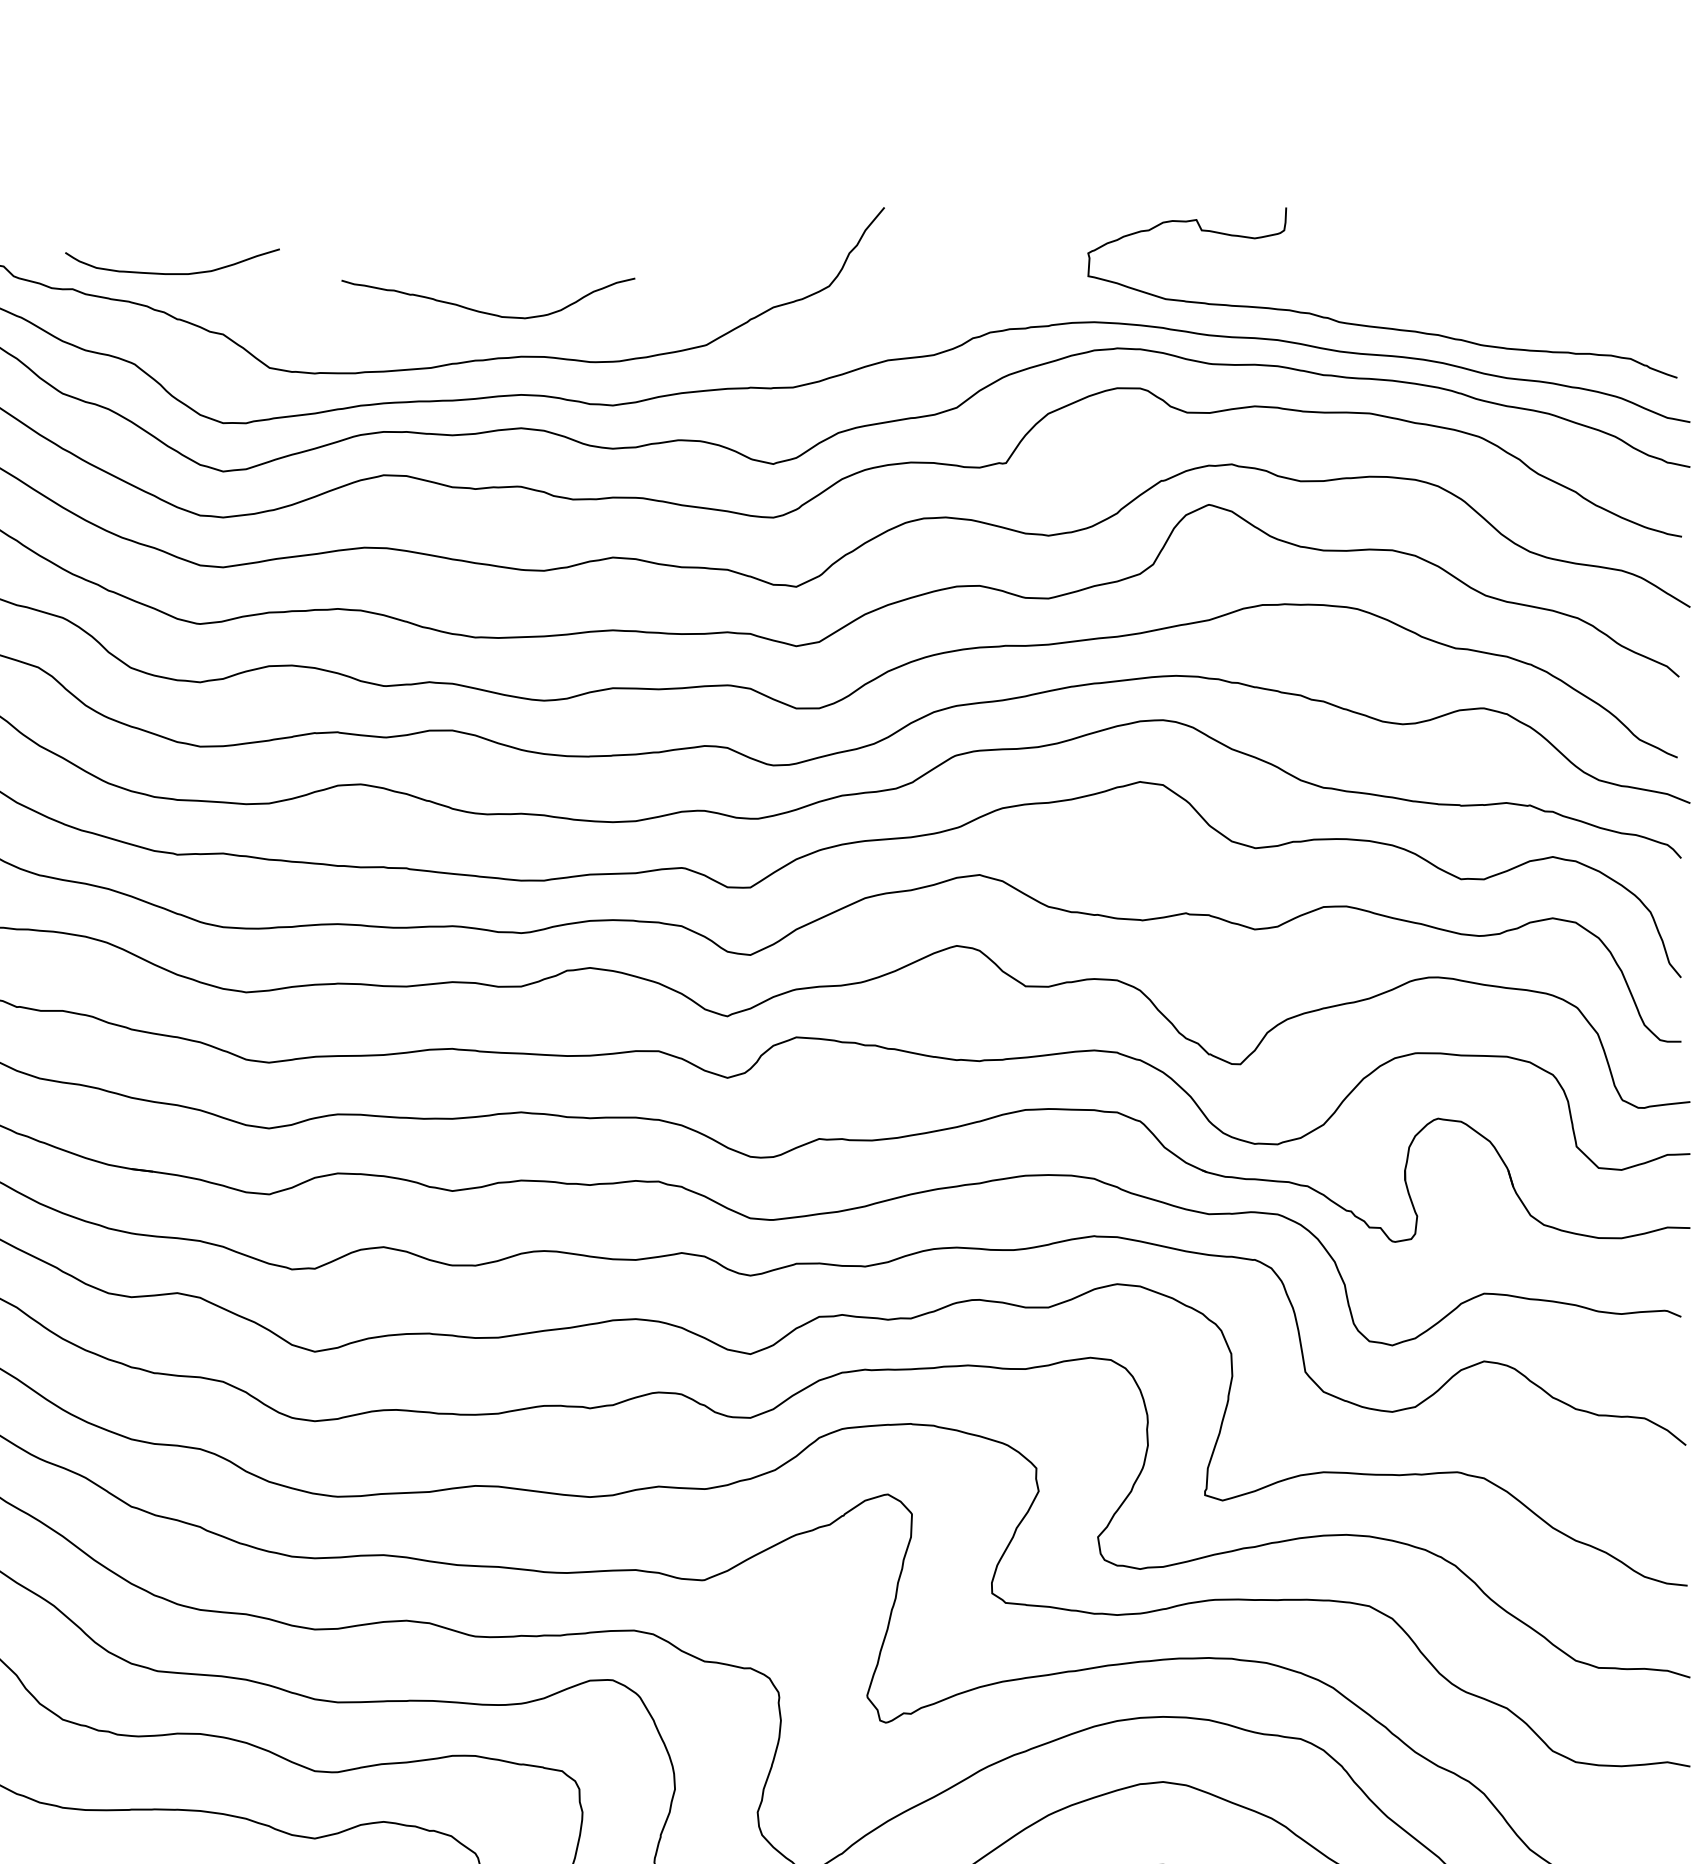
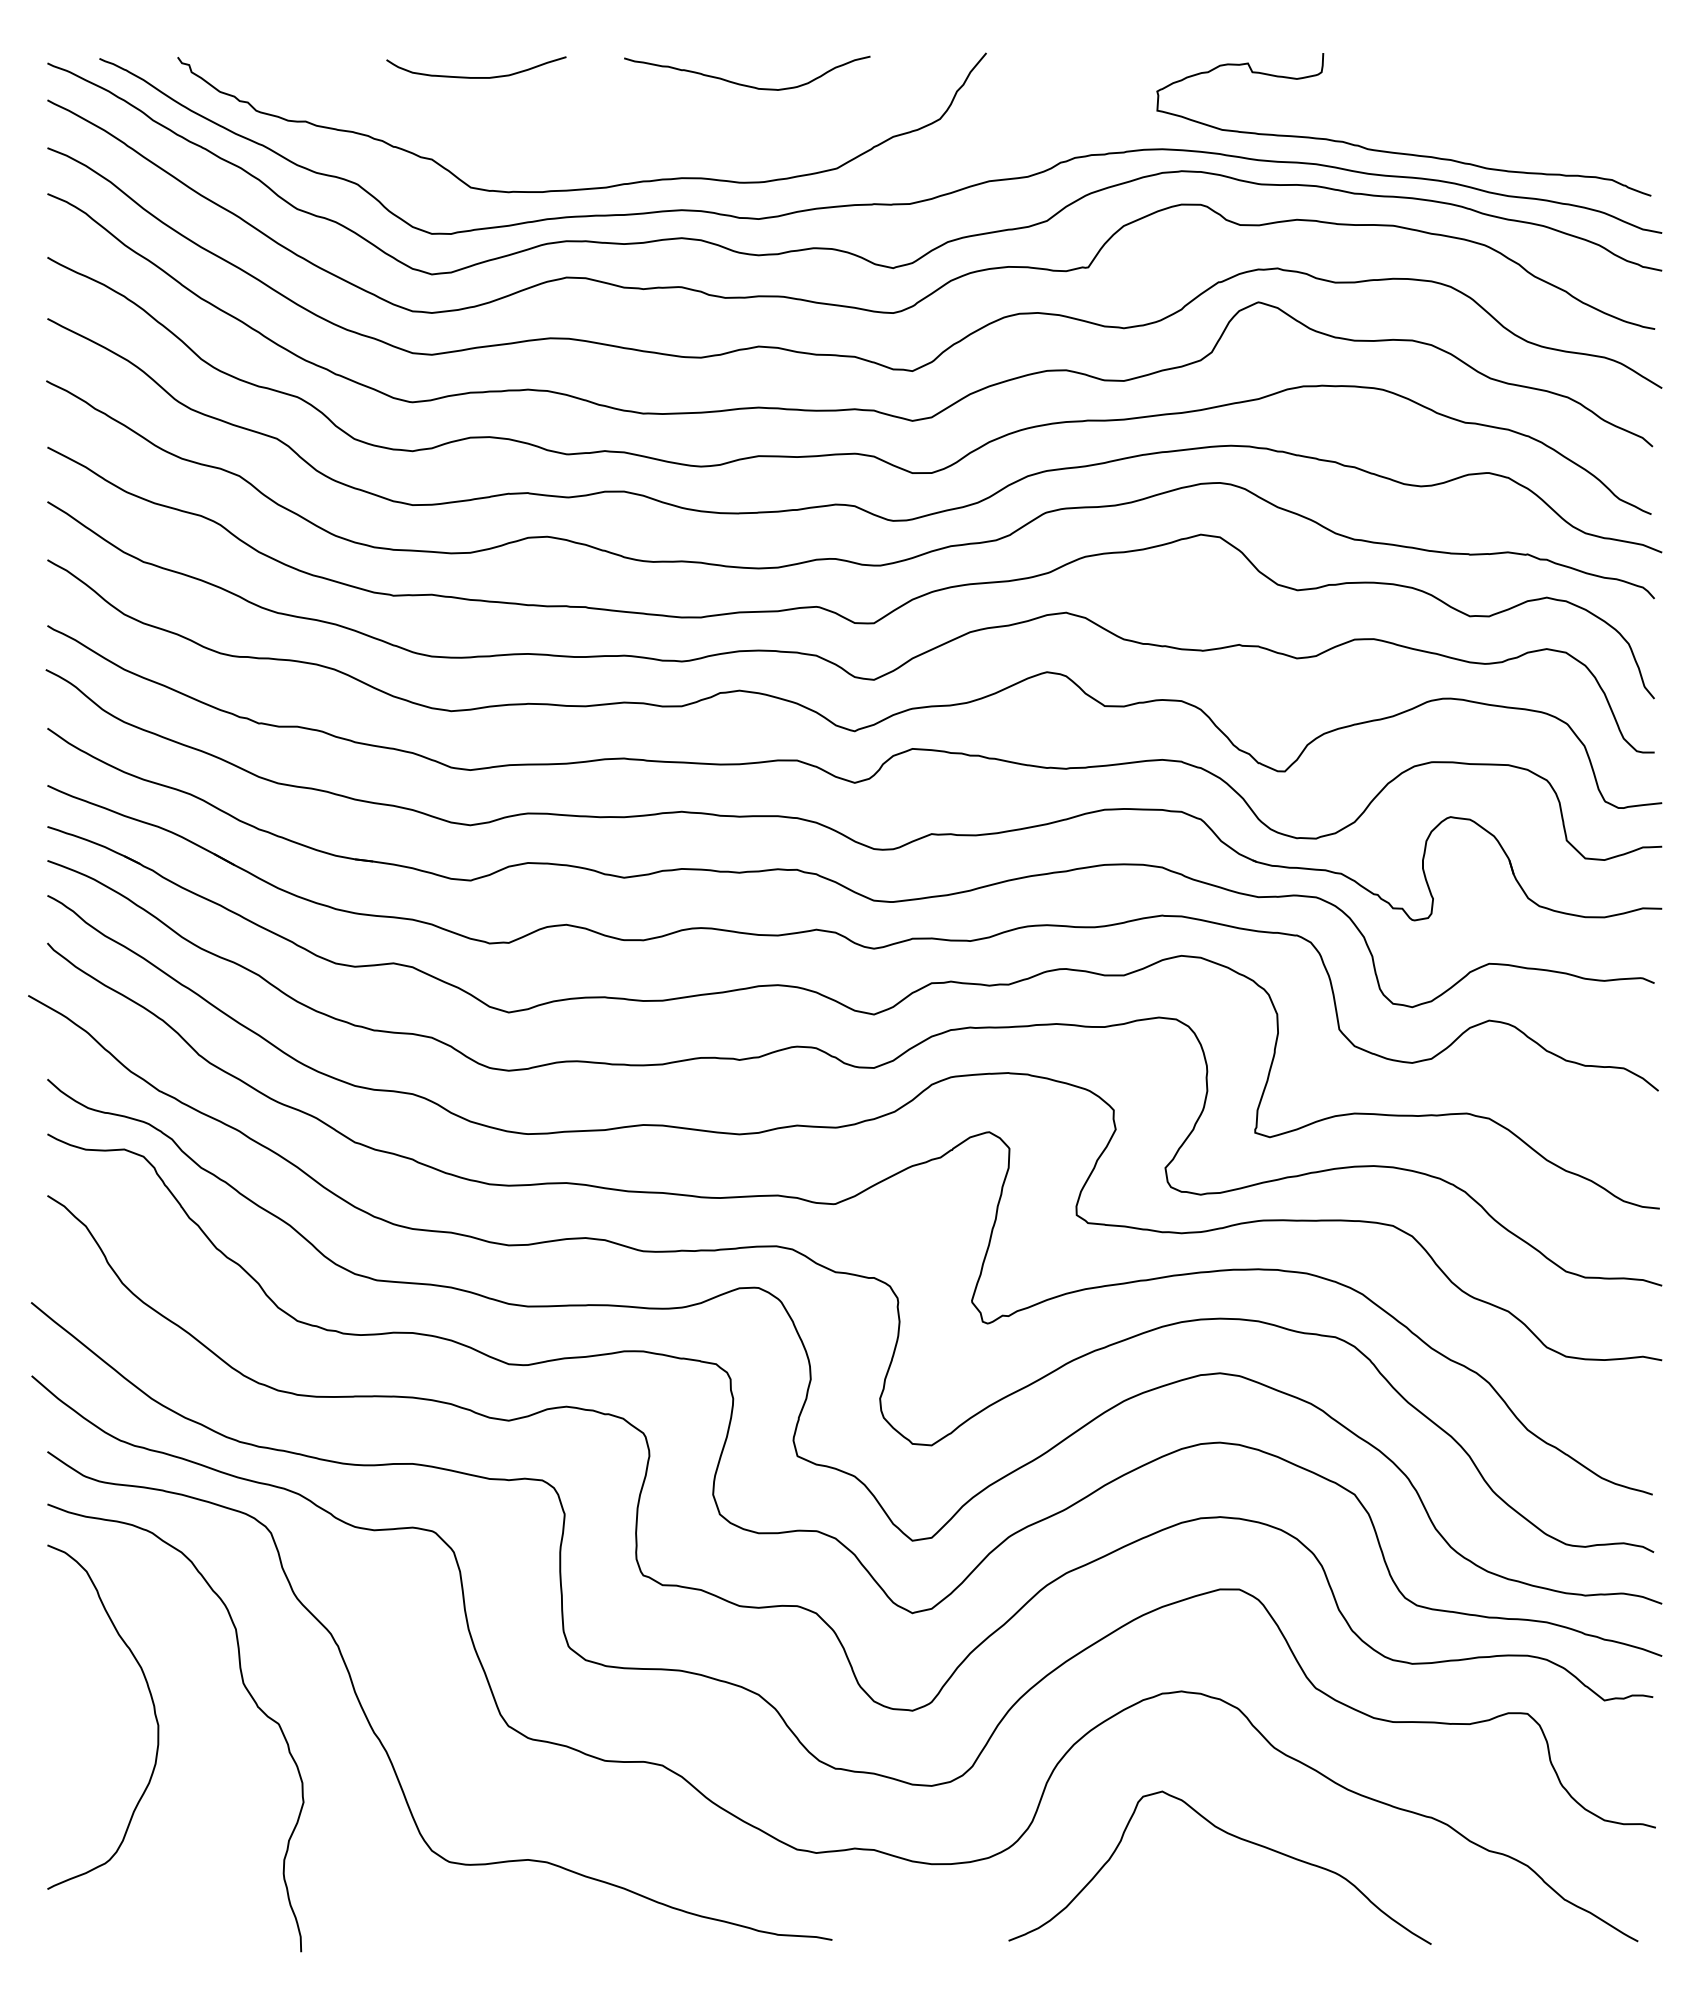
curve: (172, 273) -> (476, 77), moved
curve: (486, 311) -> (745, 84), moved

